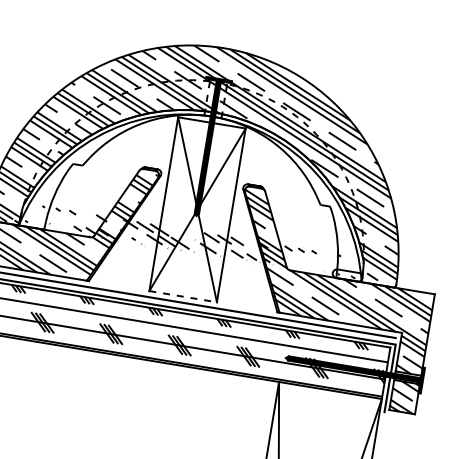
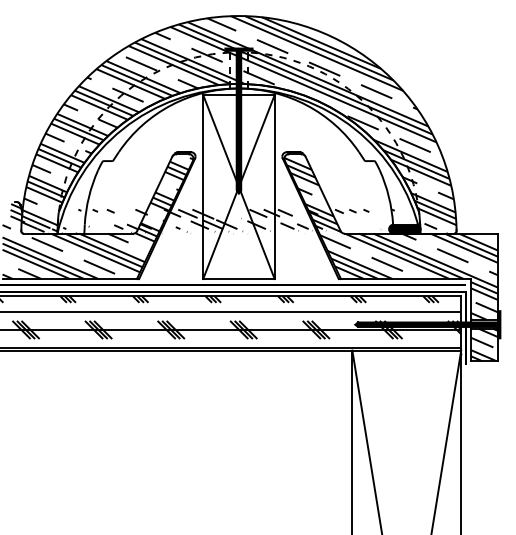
fill: (347, 274) -> (404, 228), added
line: (182, 297) -> (238, 279), dashed -> solid

